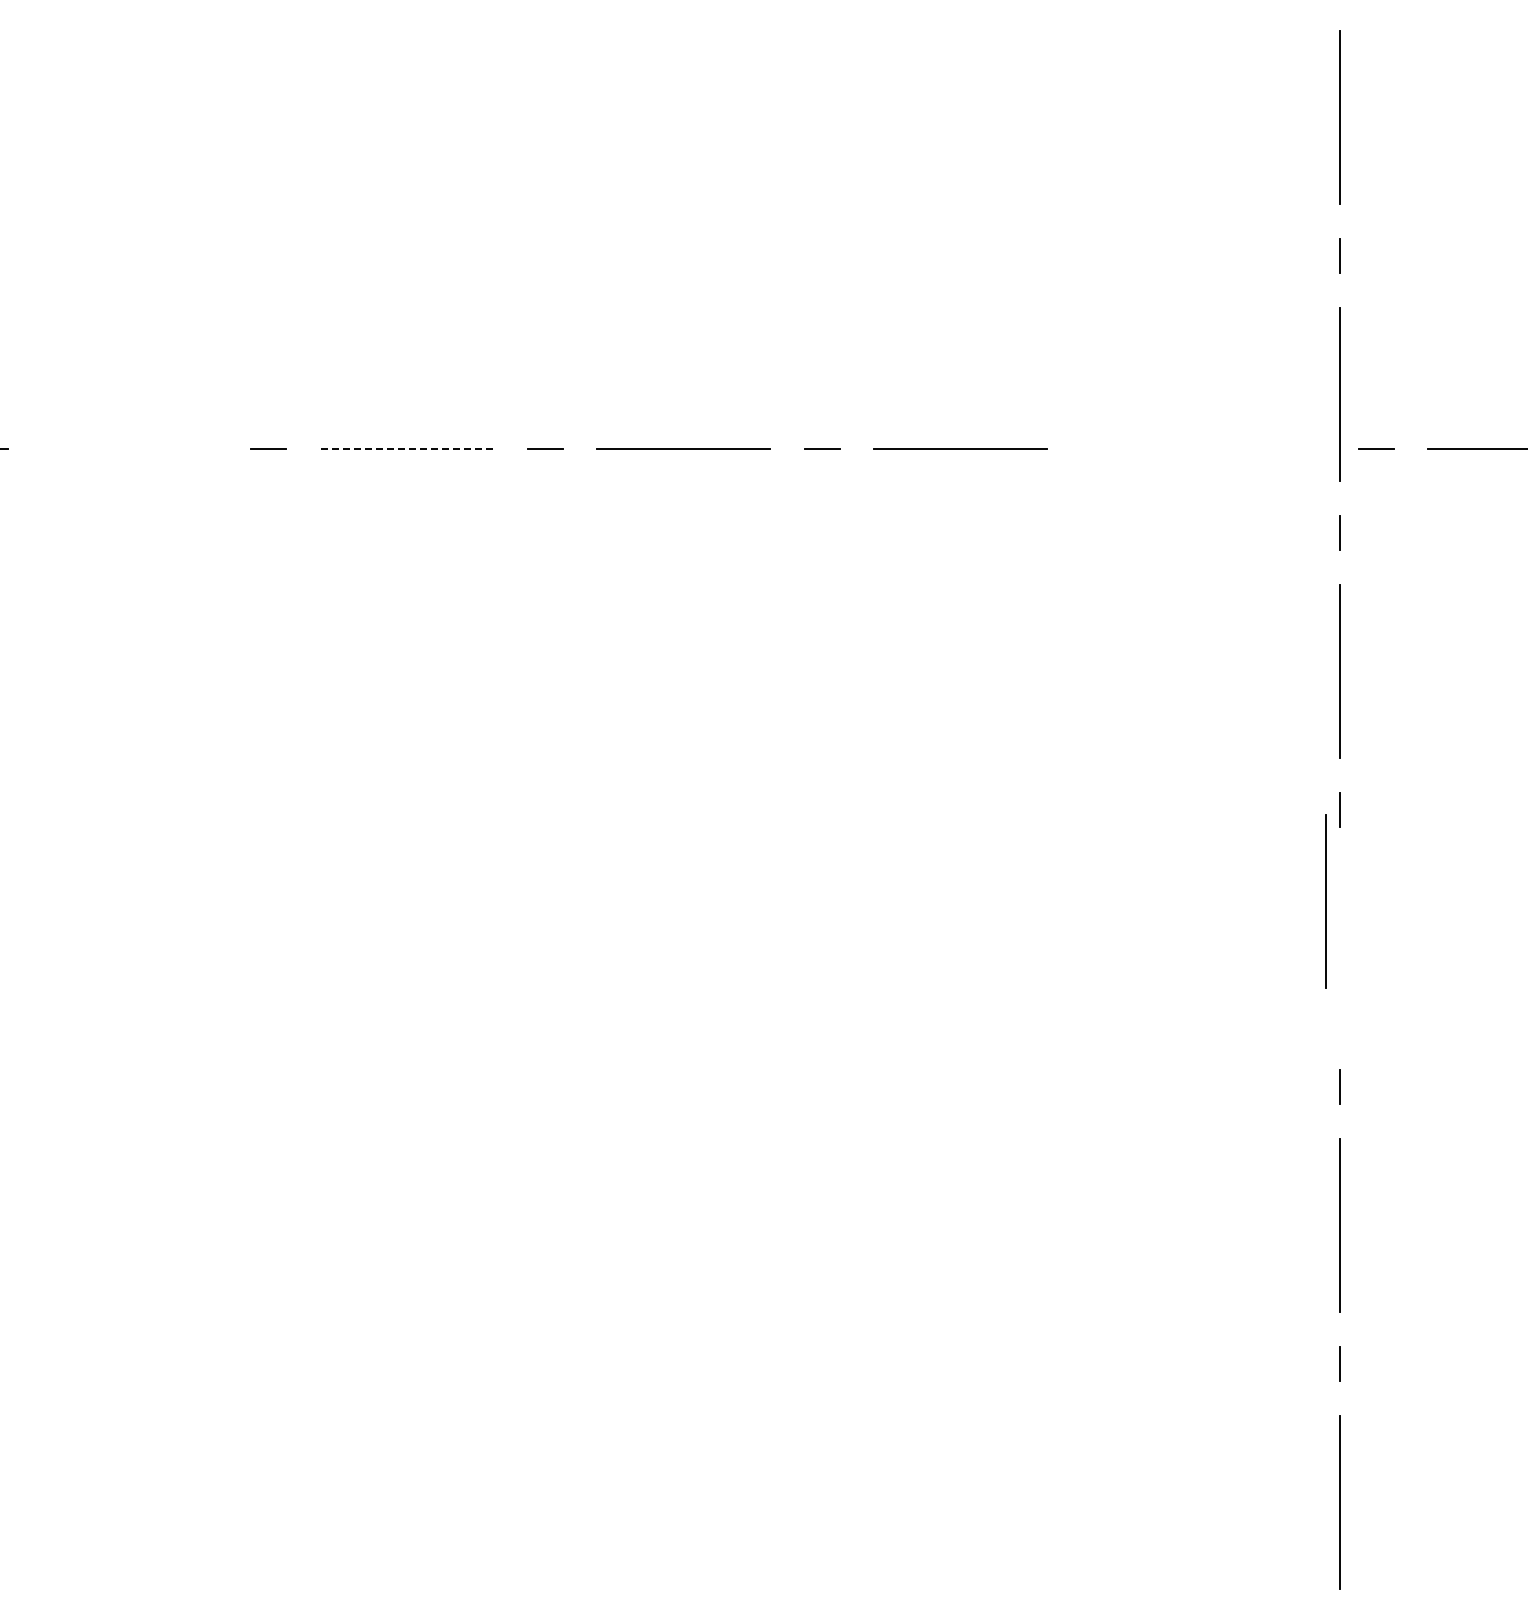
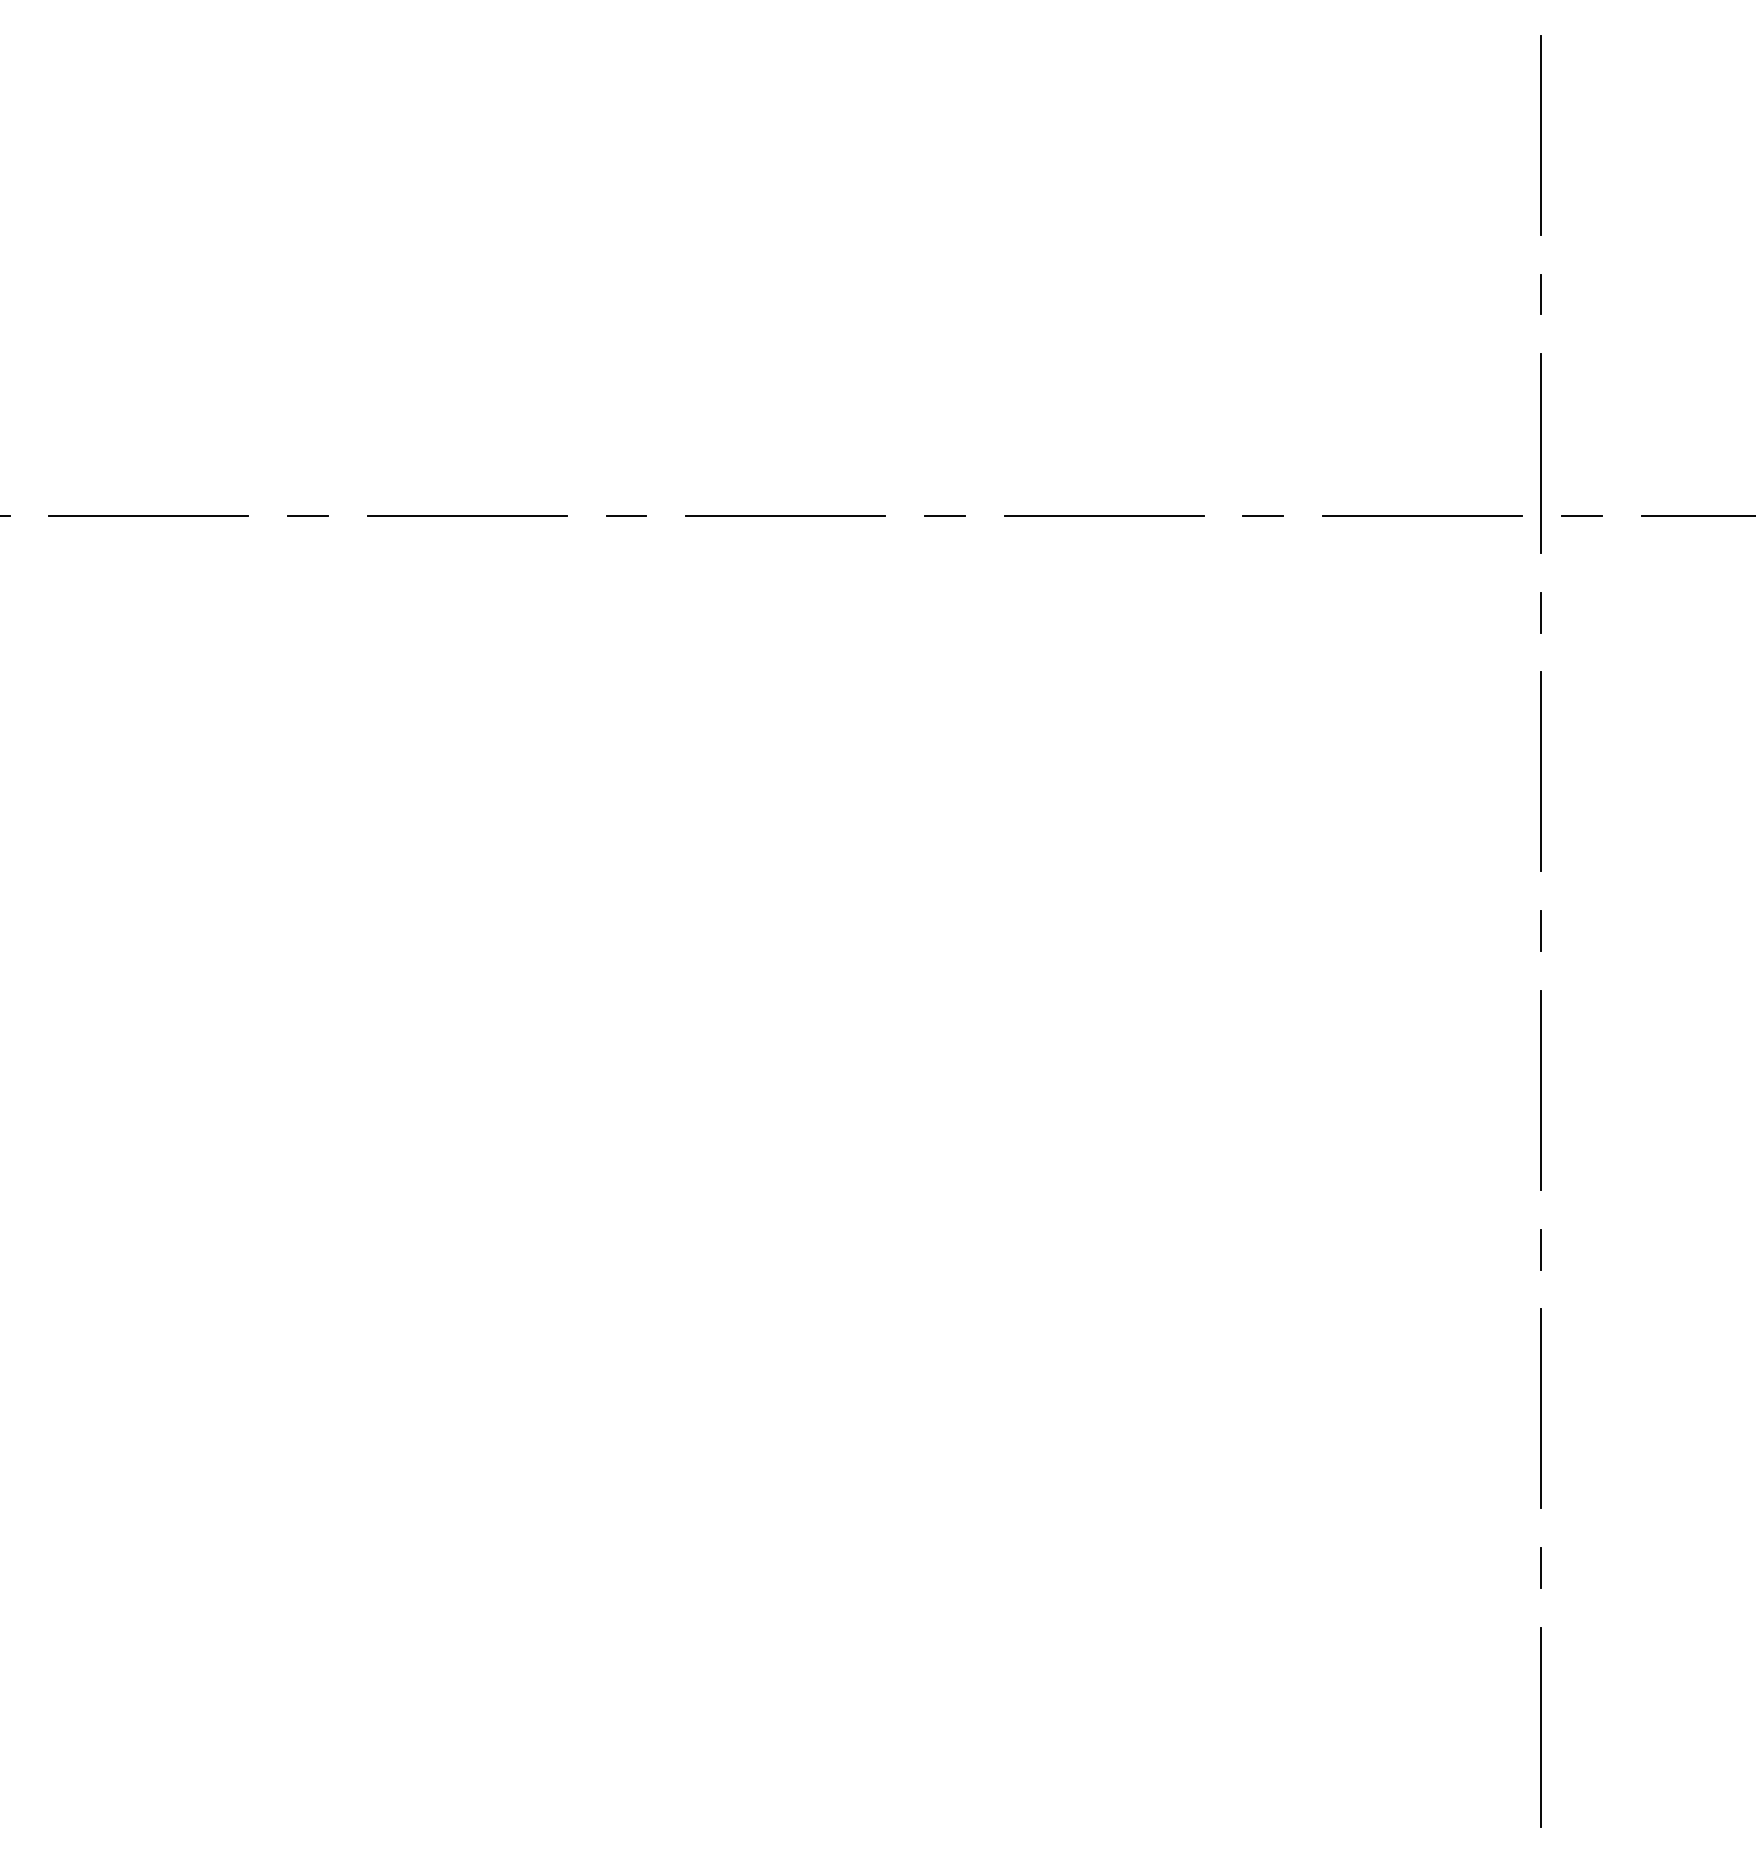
line: (129, 449) -> (148, 516), added
line: (406, 449) -> (467, 516), dashed -> solid
line: (1098, 449) -> (1262, 516), added
line: (1237, 449) -> (1422, 516), added
line: (1325, 901) -> (1539, 1090), moved

